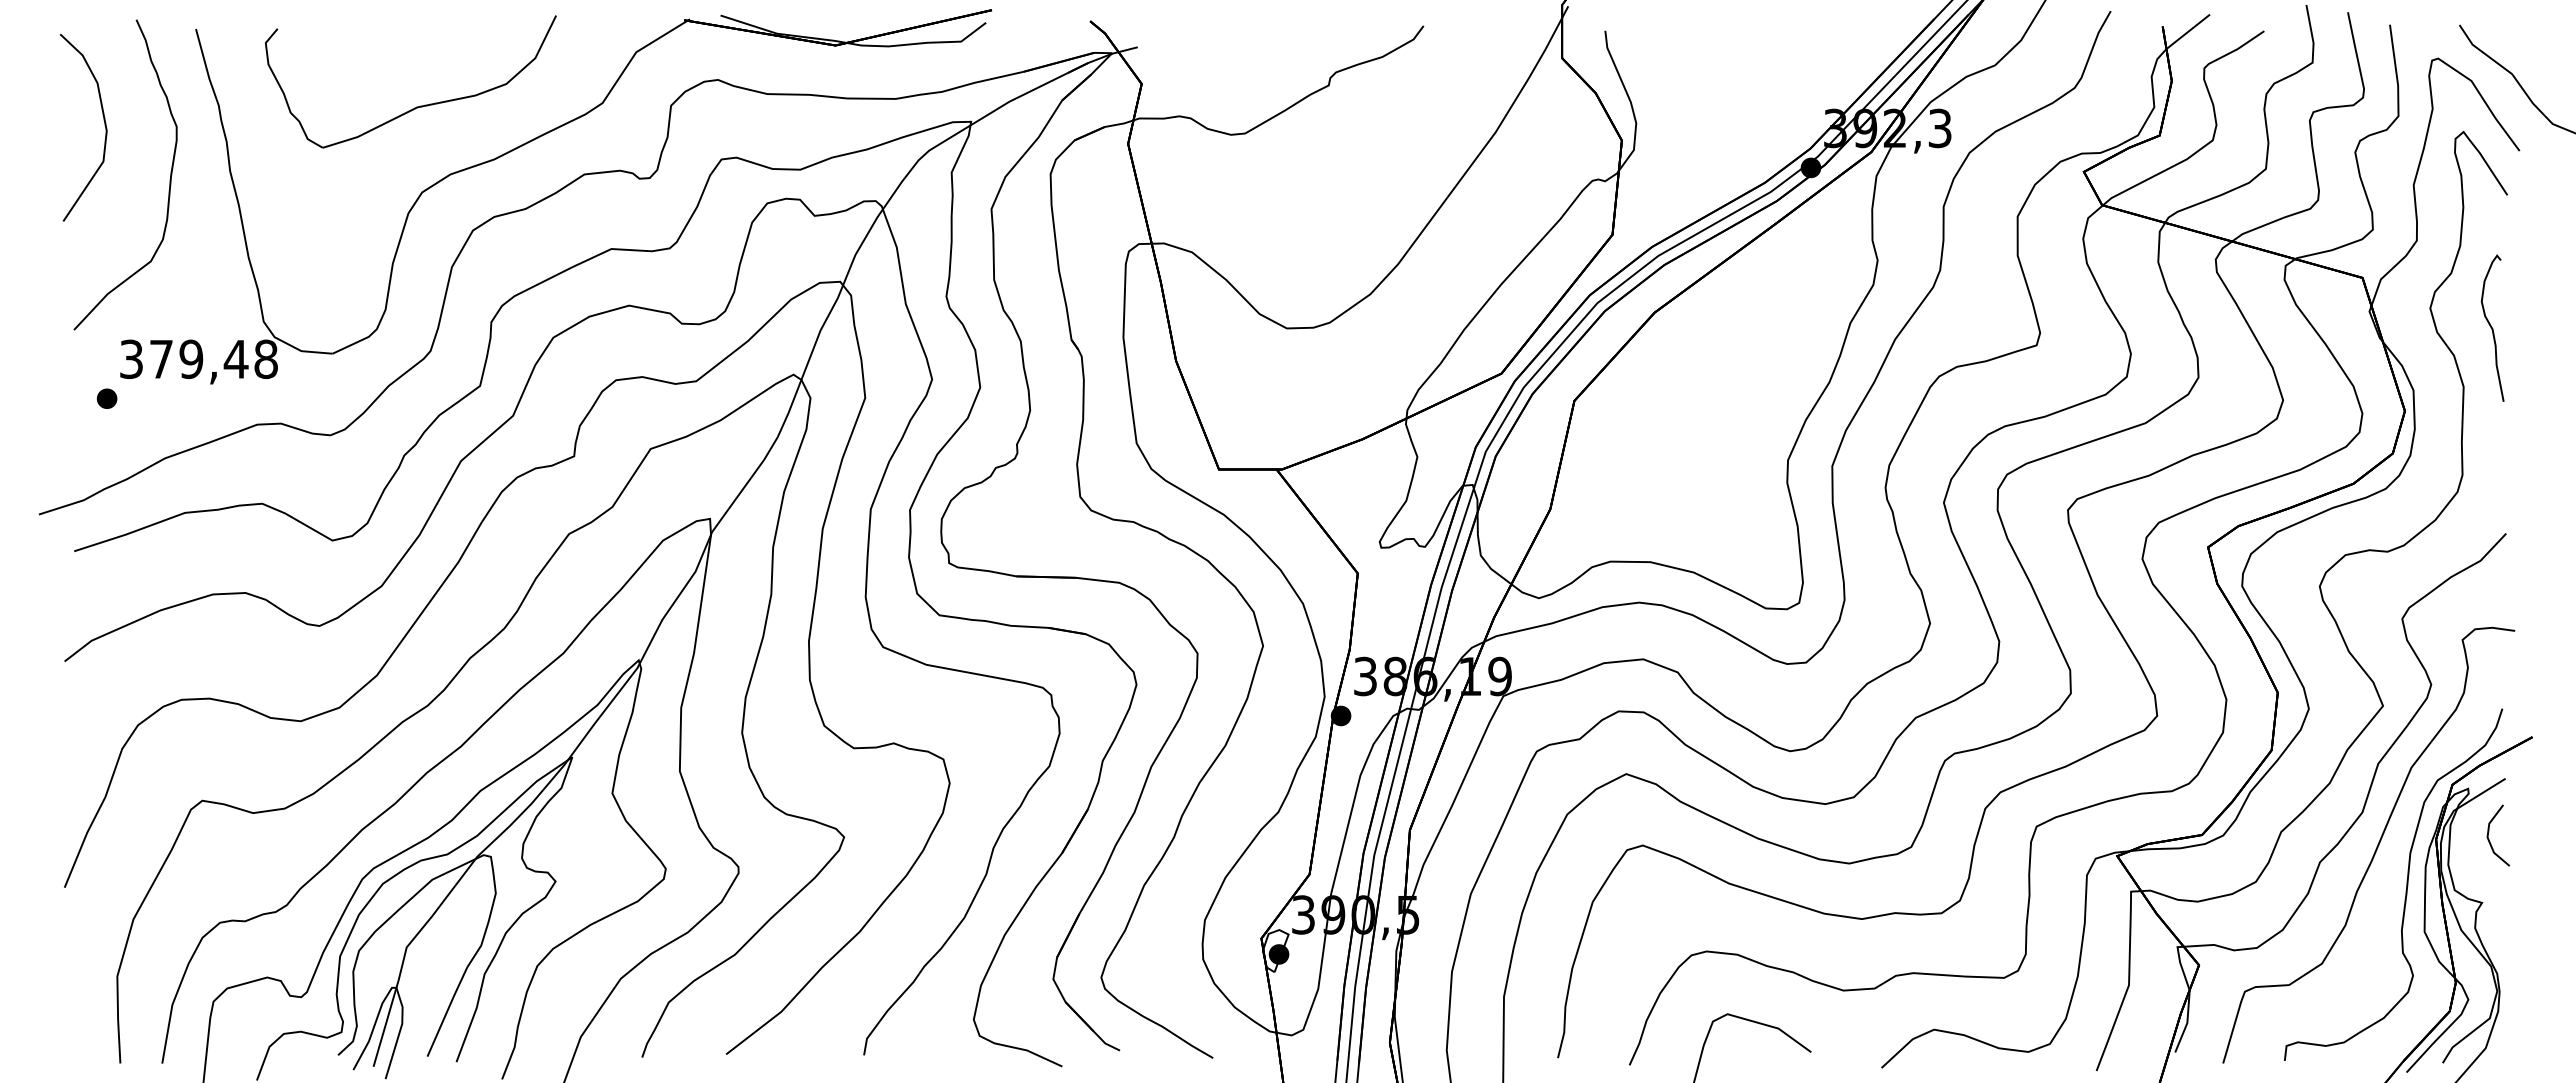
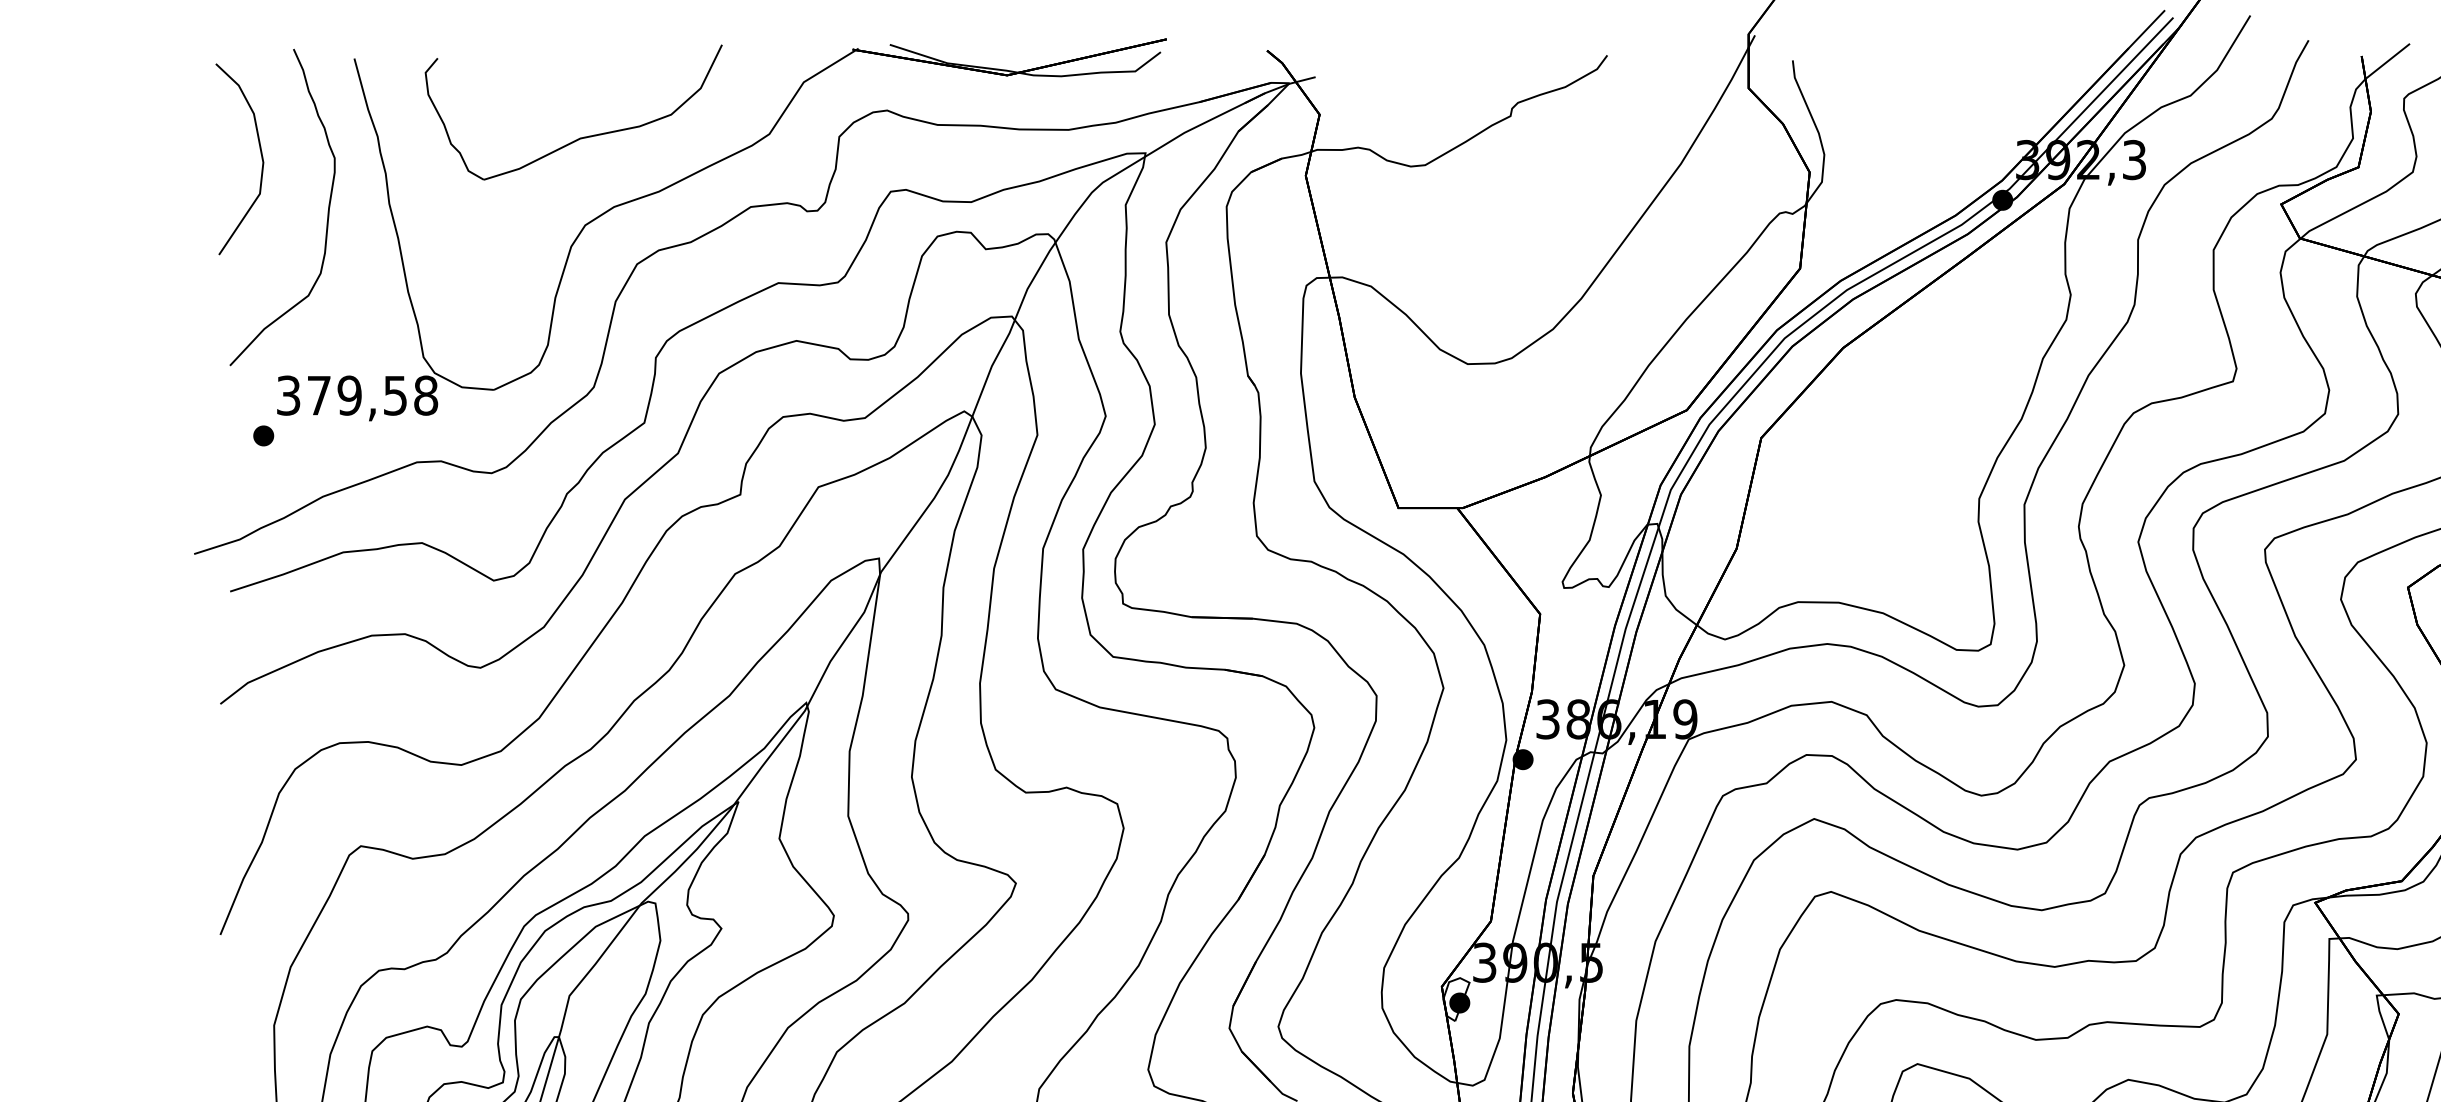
text: (235, 359) -> (394, 395), 379,48 -> 379,58

